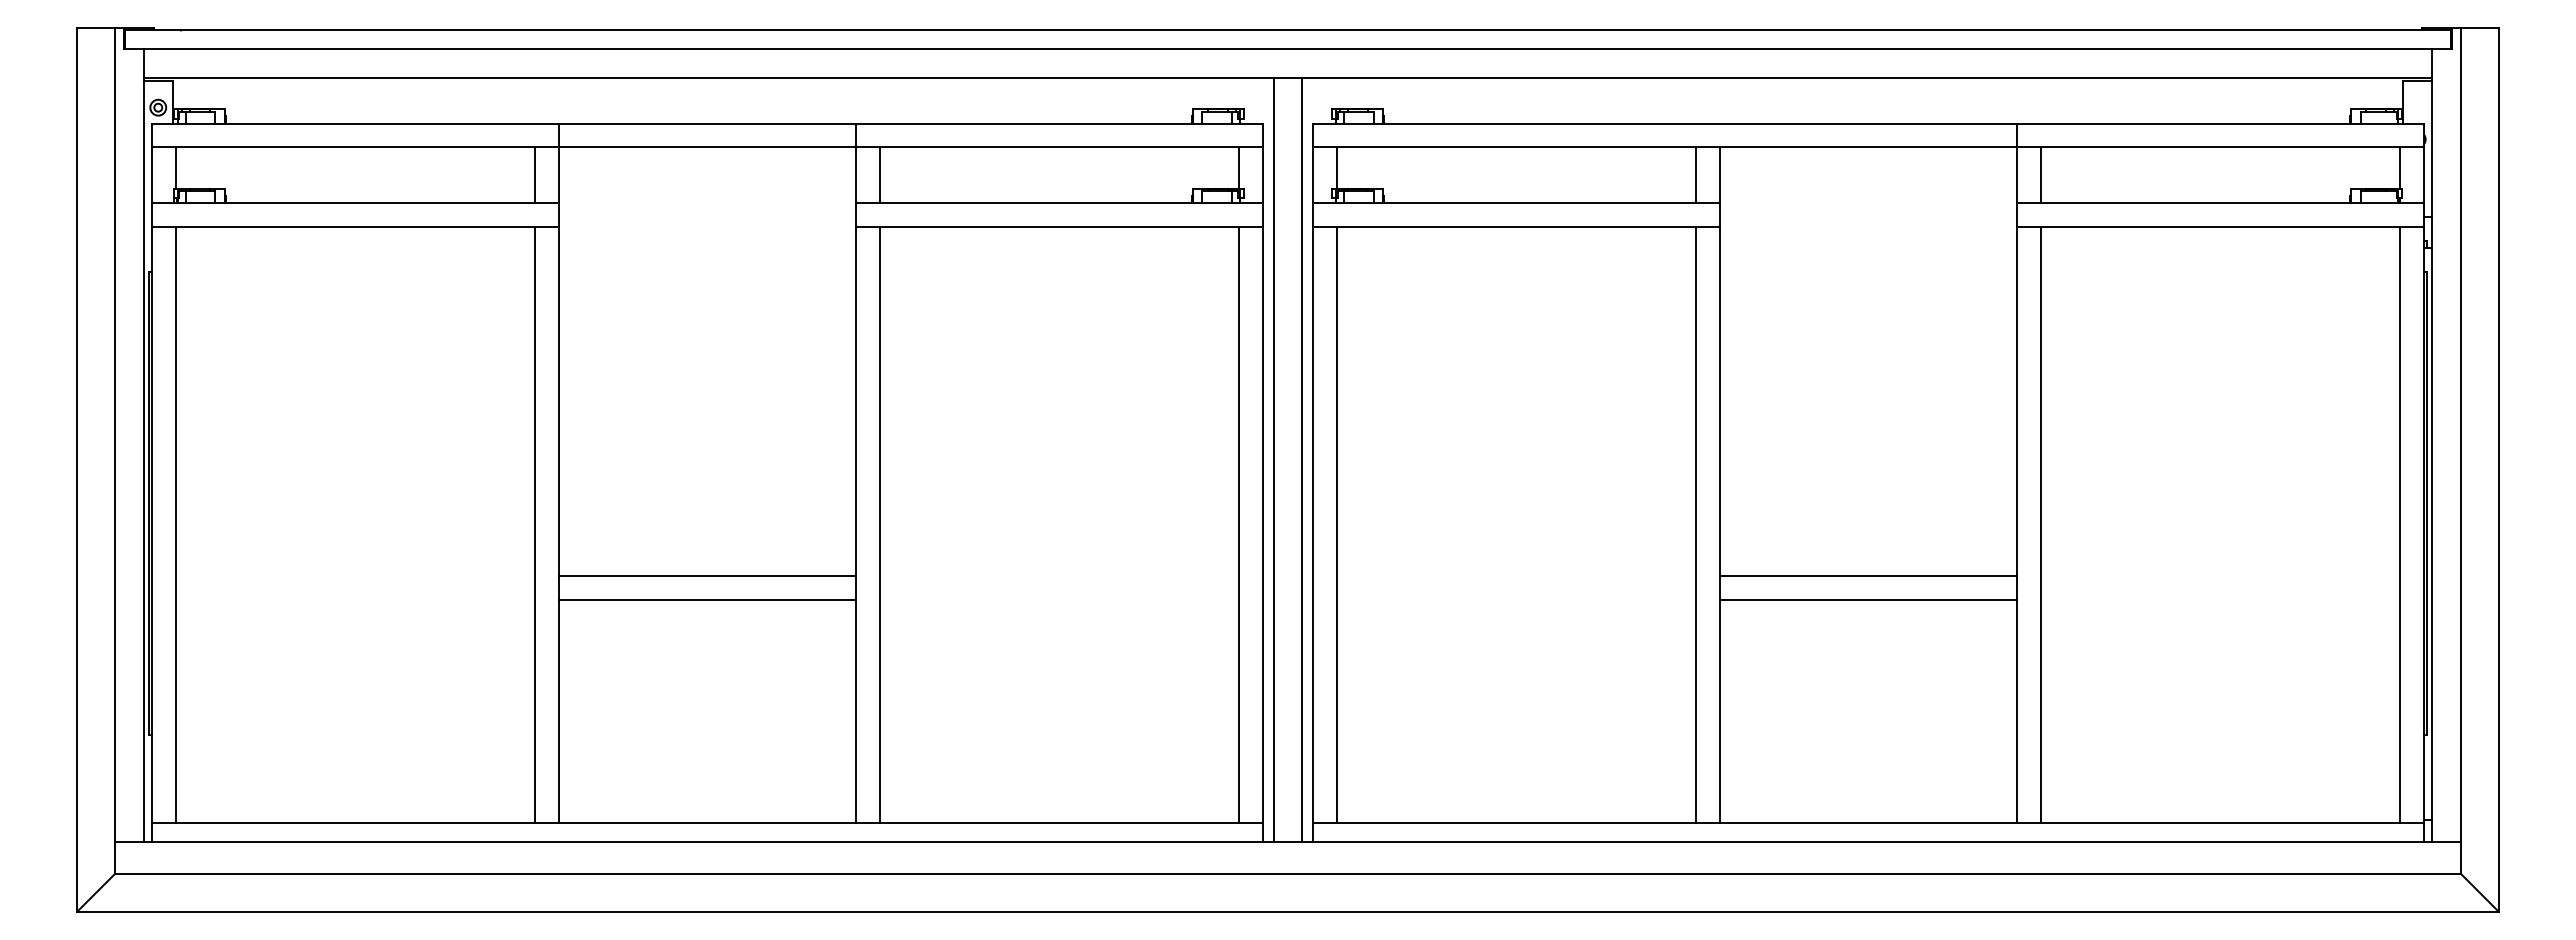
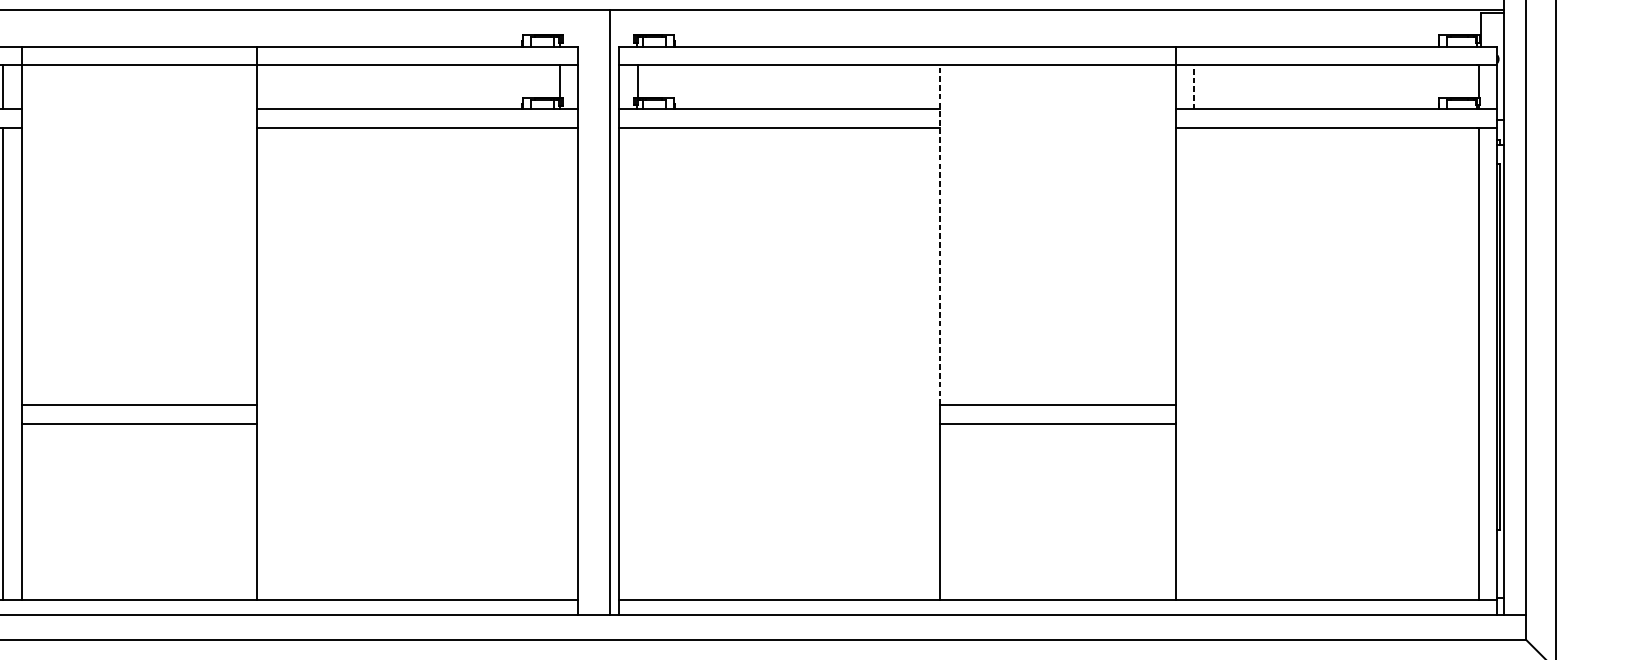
line: (879, 175) -> (275, 87), removed
line: (1696, 175) -> (921, 87), removed
line: (2041, 175) -> (1194, 87), solid -> dashed
line: (1720, 361) -> (940, 234), solid -> dashed
line: (1273, 459) -> (587, 312), removed
line: (879, 524) -> (275, 363), removed
line: (1238, 524) -> (559, 363), removed
line: (1337, 524) -> (637, 363), removed
line: (1696, 524) -> (921, 363), removed
line: (2041, 524) -> (1194, 363), removed

